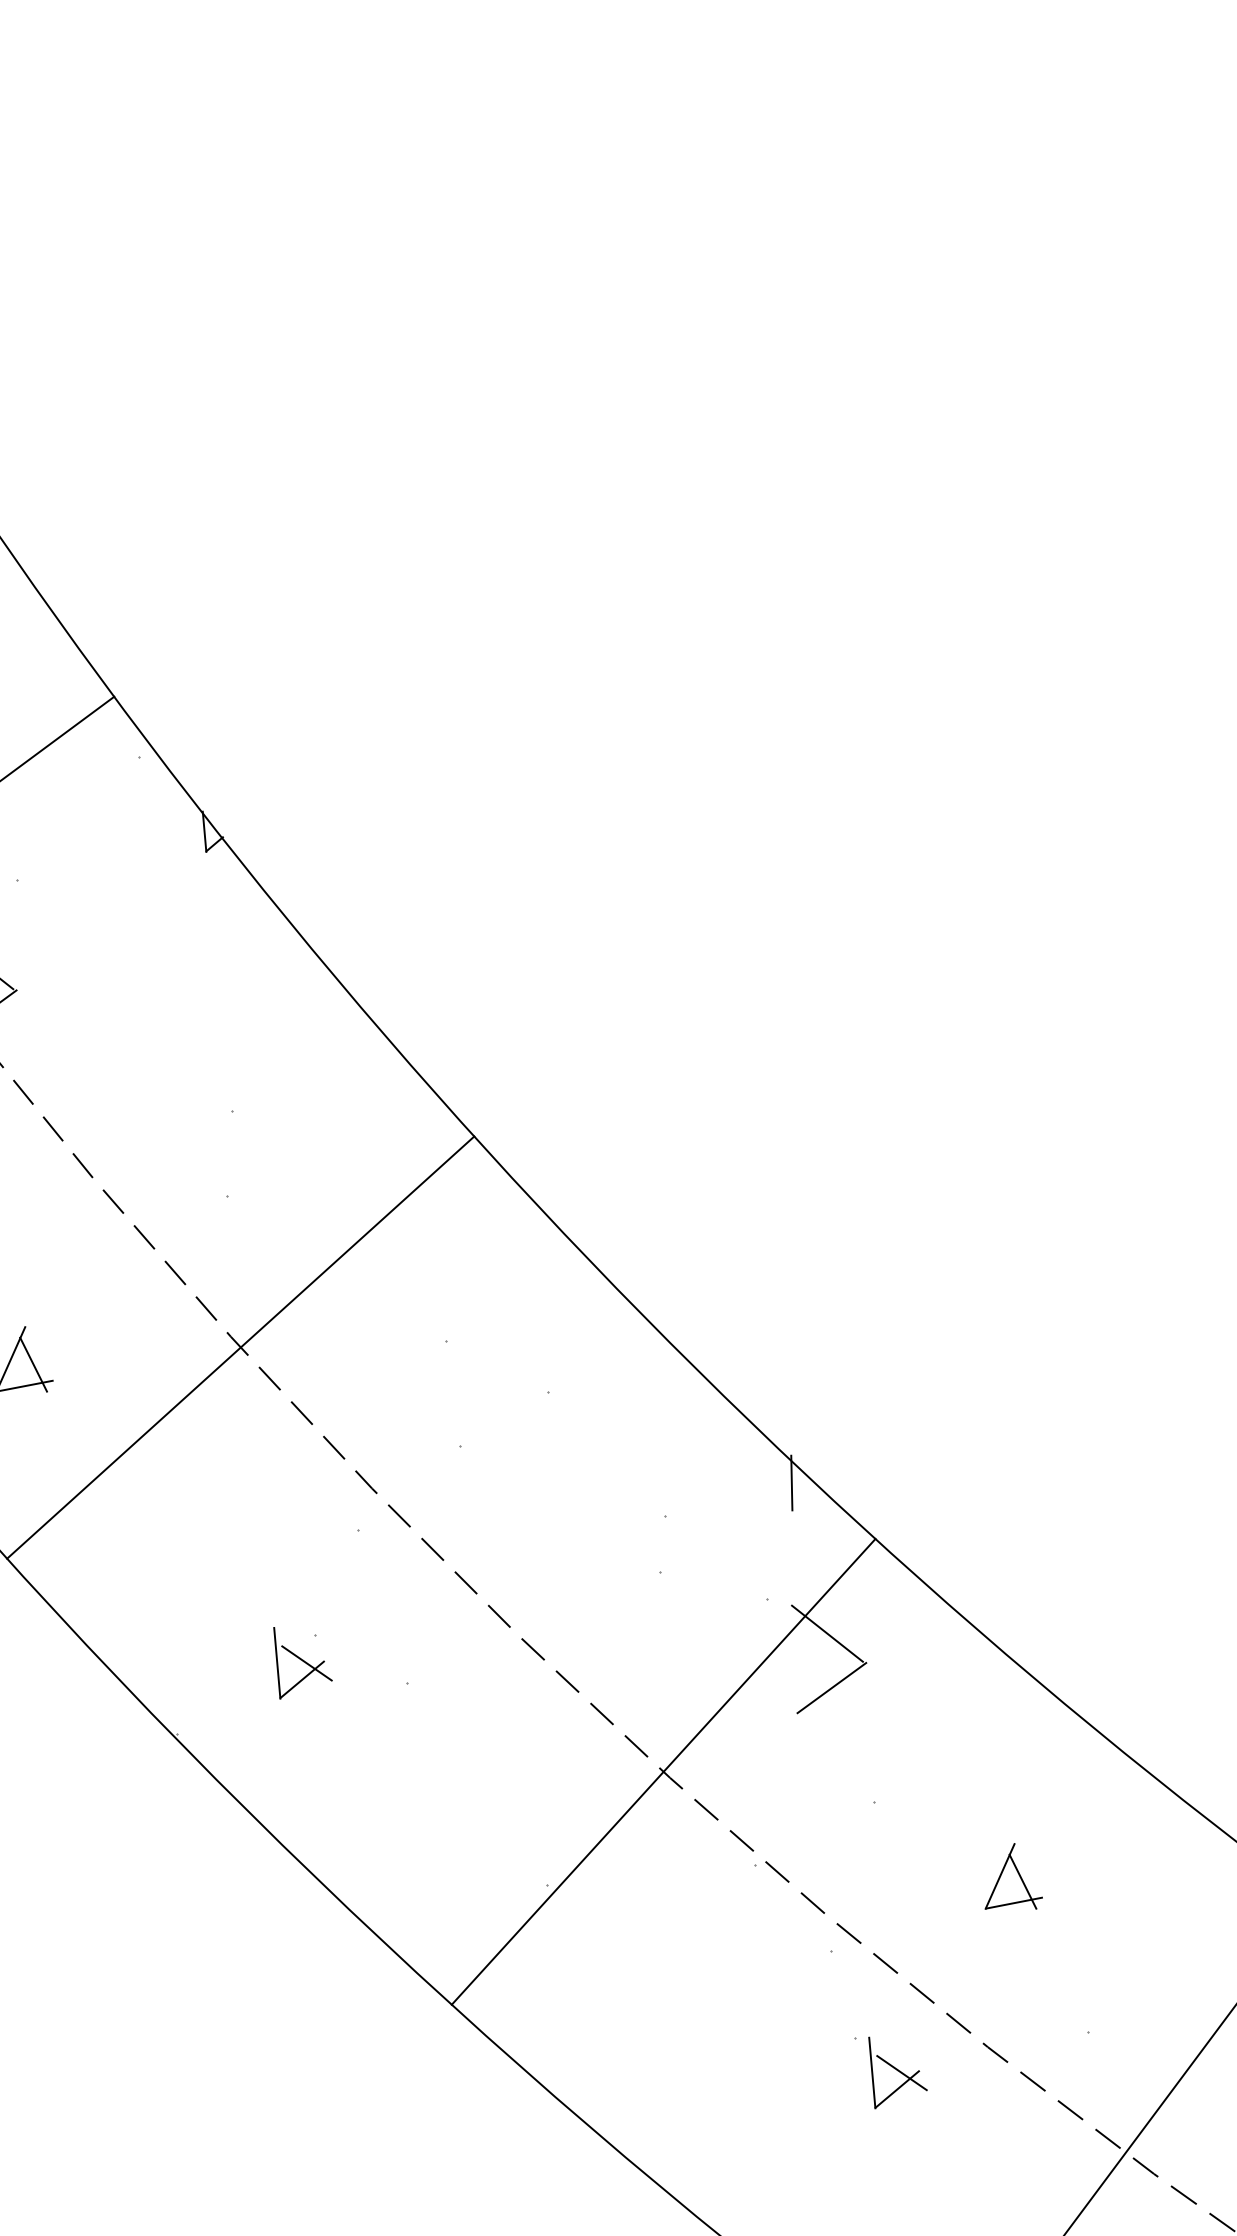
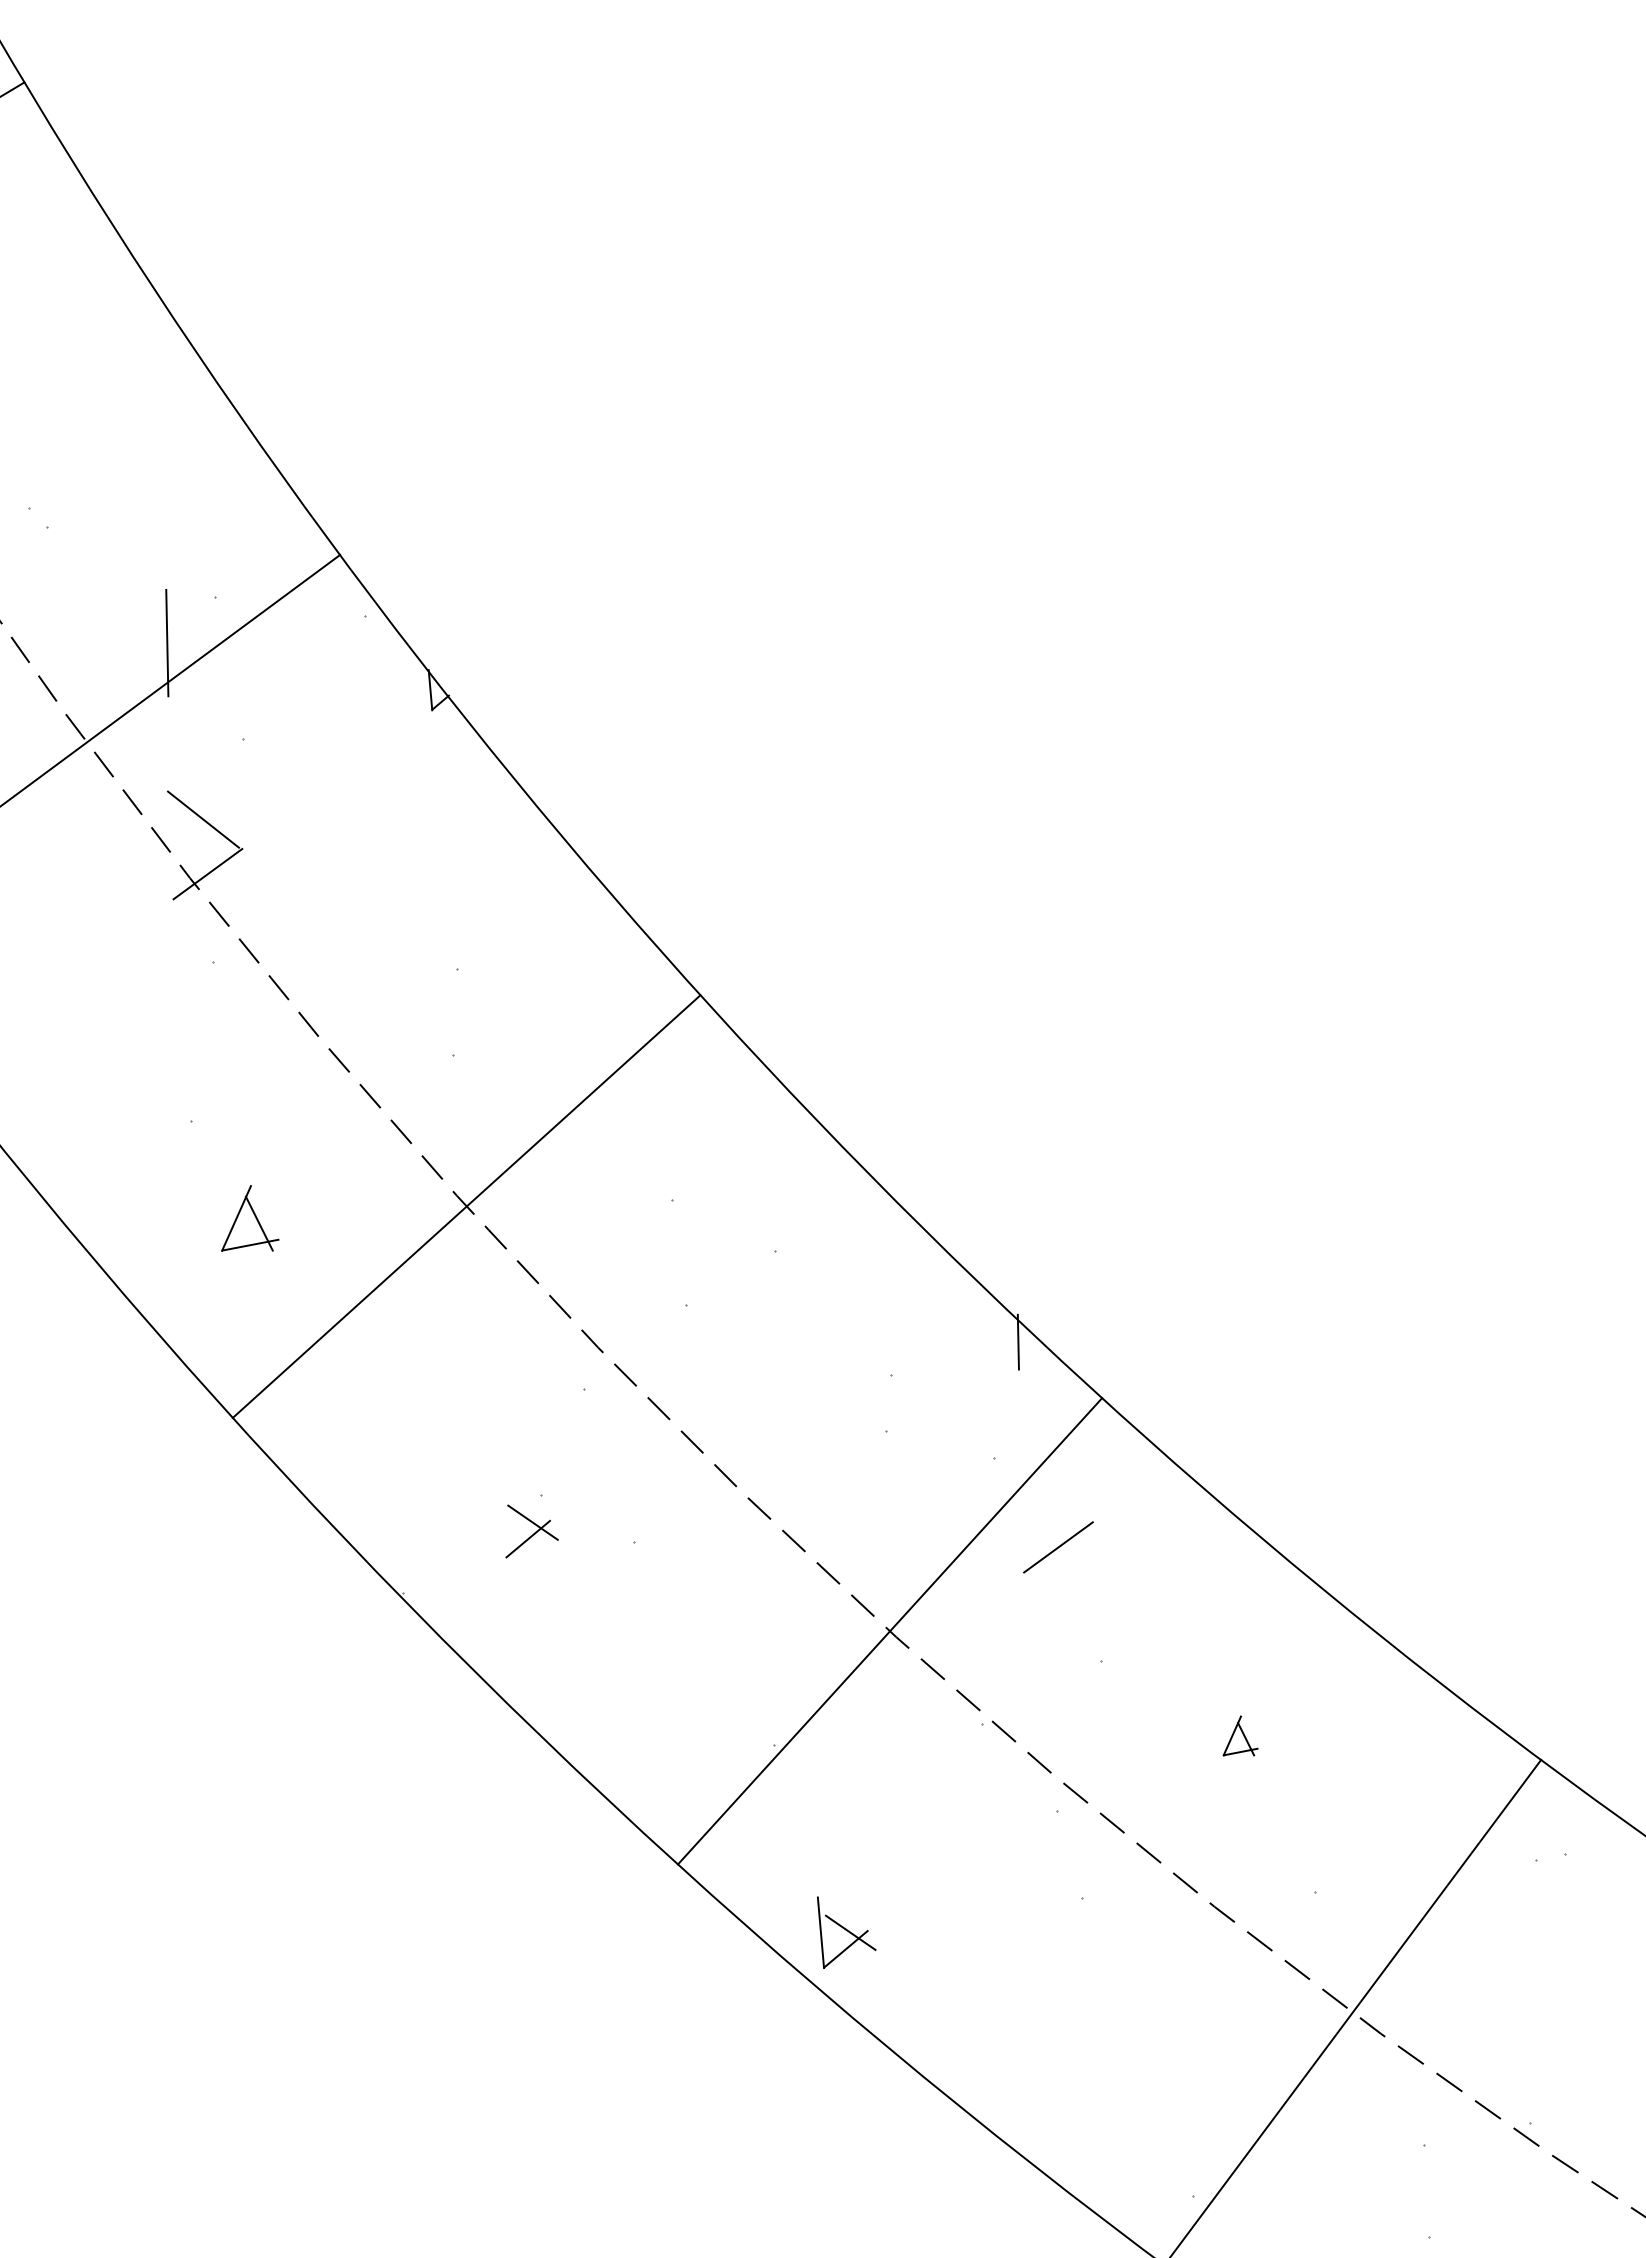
line: (826, 1633) -> (1053, 1492), removed
line: (277, 1663) -> (503, 1522), removed
part: (1013, 1875) -> (1240, 1735), size x0.6
part: (897, 2072) -> (846, 1932), moved

